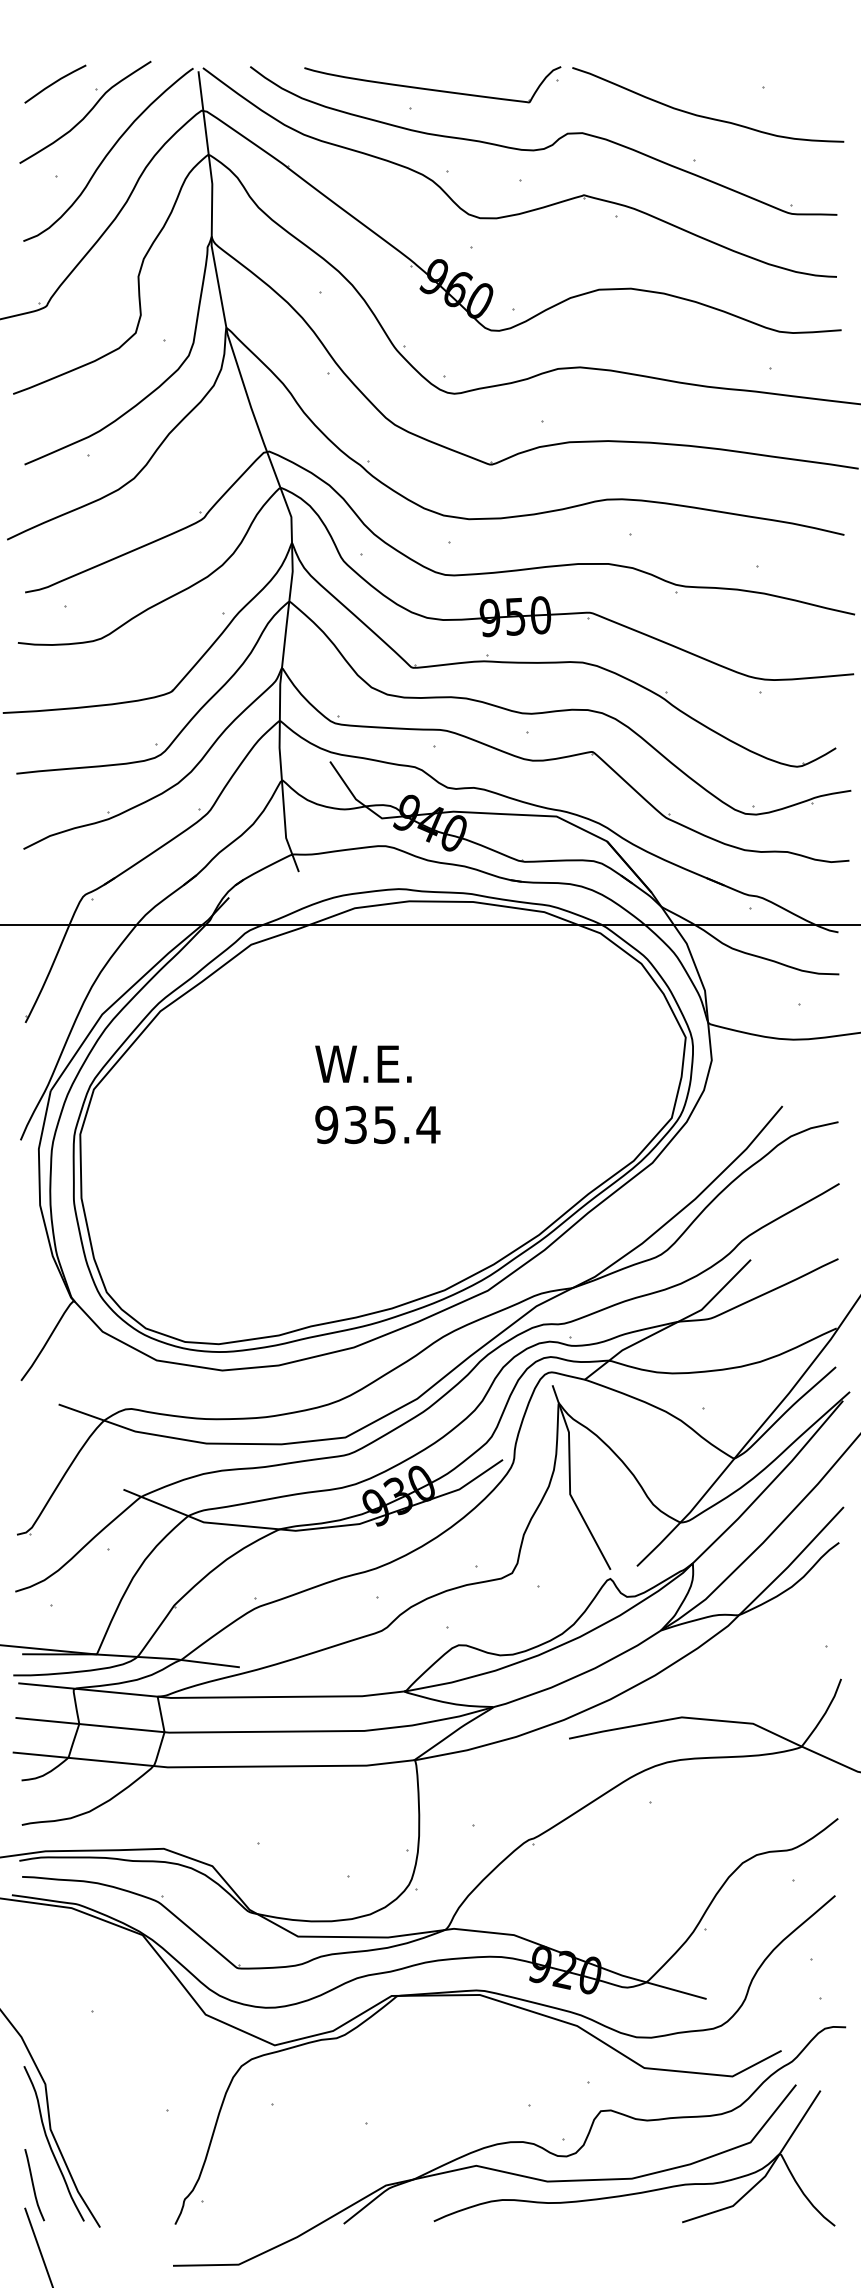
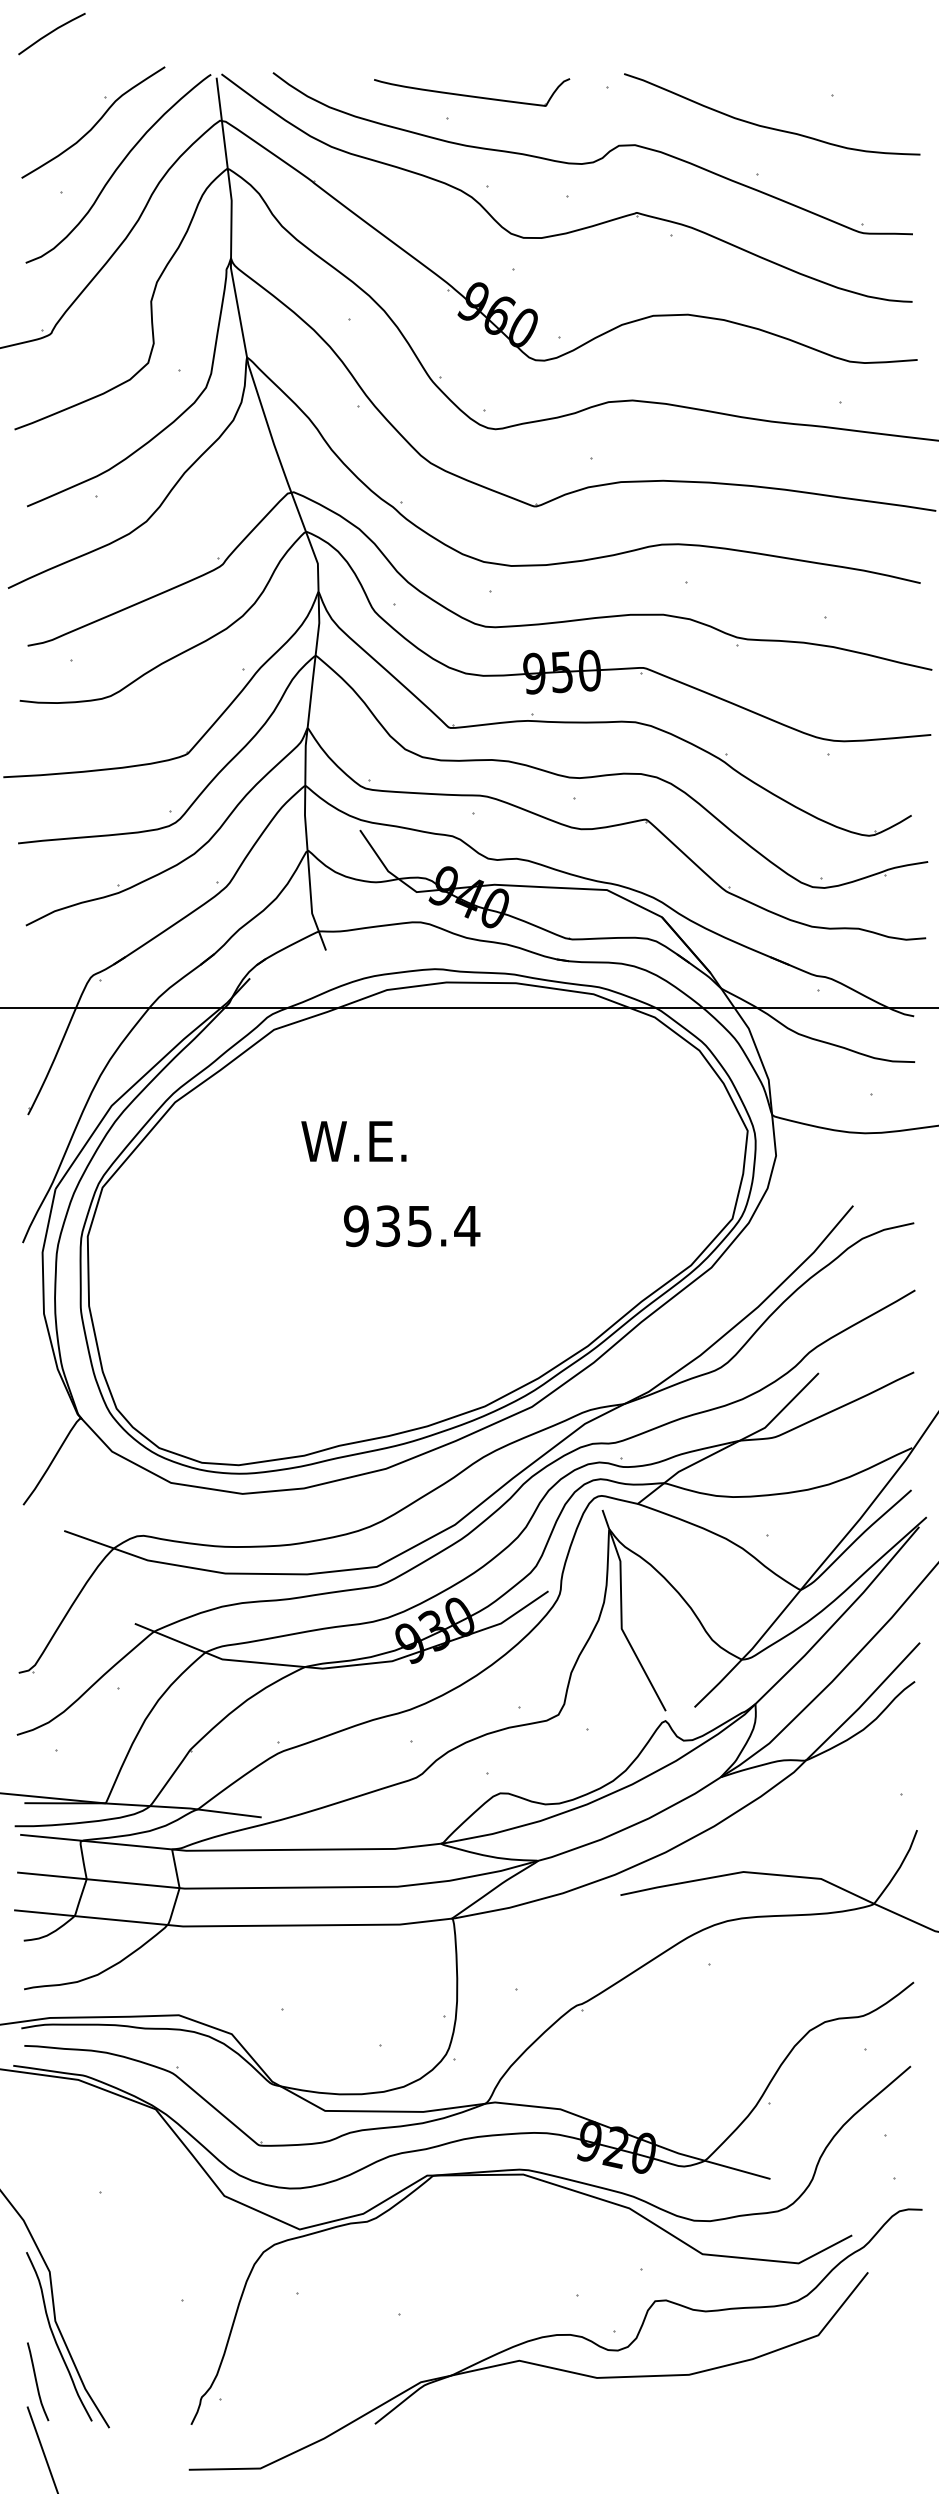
line: (55, 83) -> (52, 33), moved
part: (432, 84) -> (471, 92), size x0.7
text: (363, 1063) -> (353, 1140), moved
part: (641, 2191) -> (699, 2388), removed

